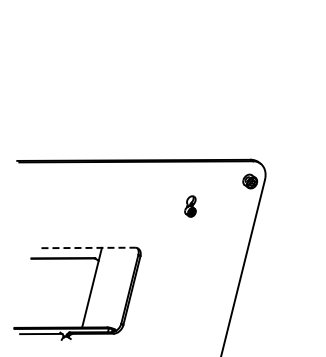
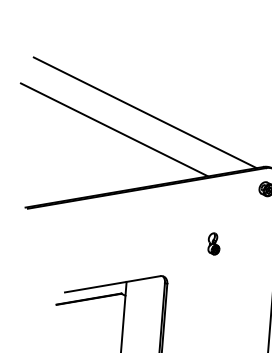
line: (146, 88) -> (145, 111), added
line: (114, 100) -> (114, 129), added
part: (190, 206) -> (213, 244), moved
line: (88, 247) -> (112, 283), dashed -> solid

